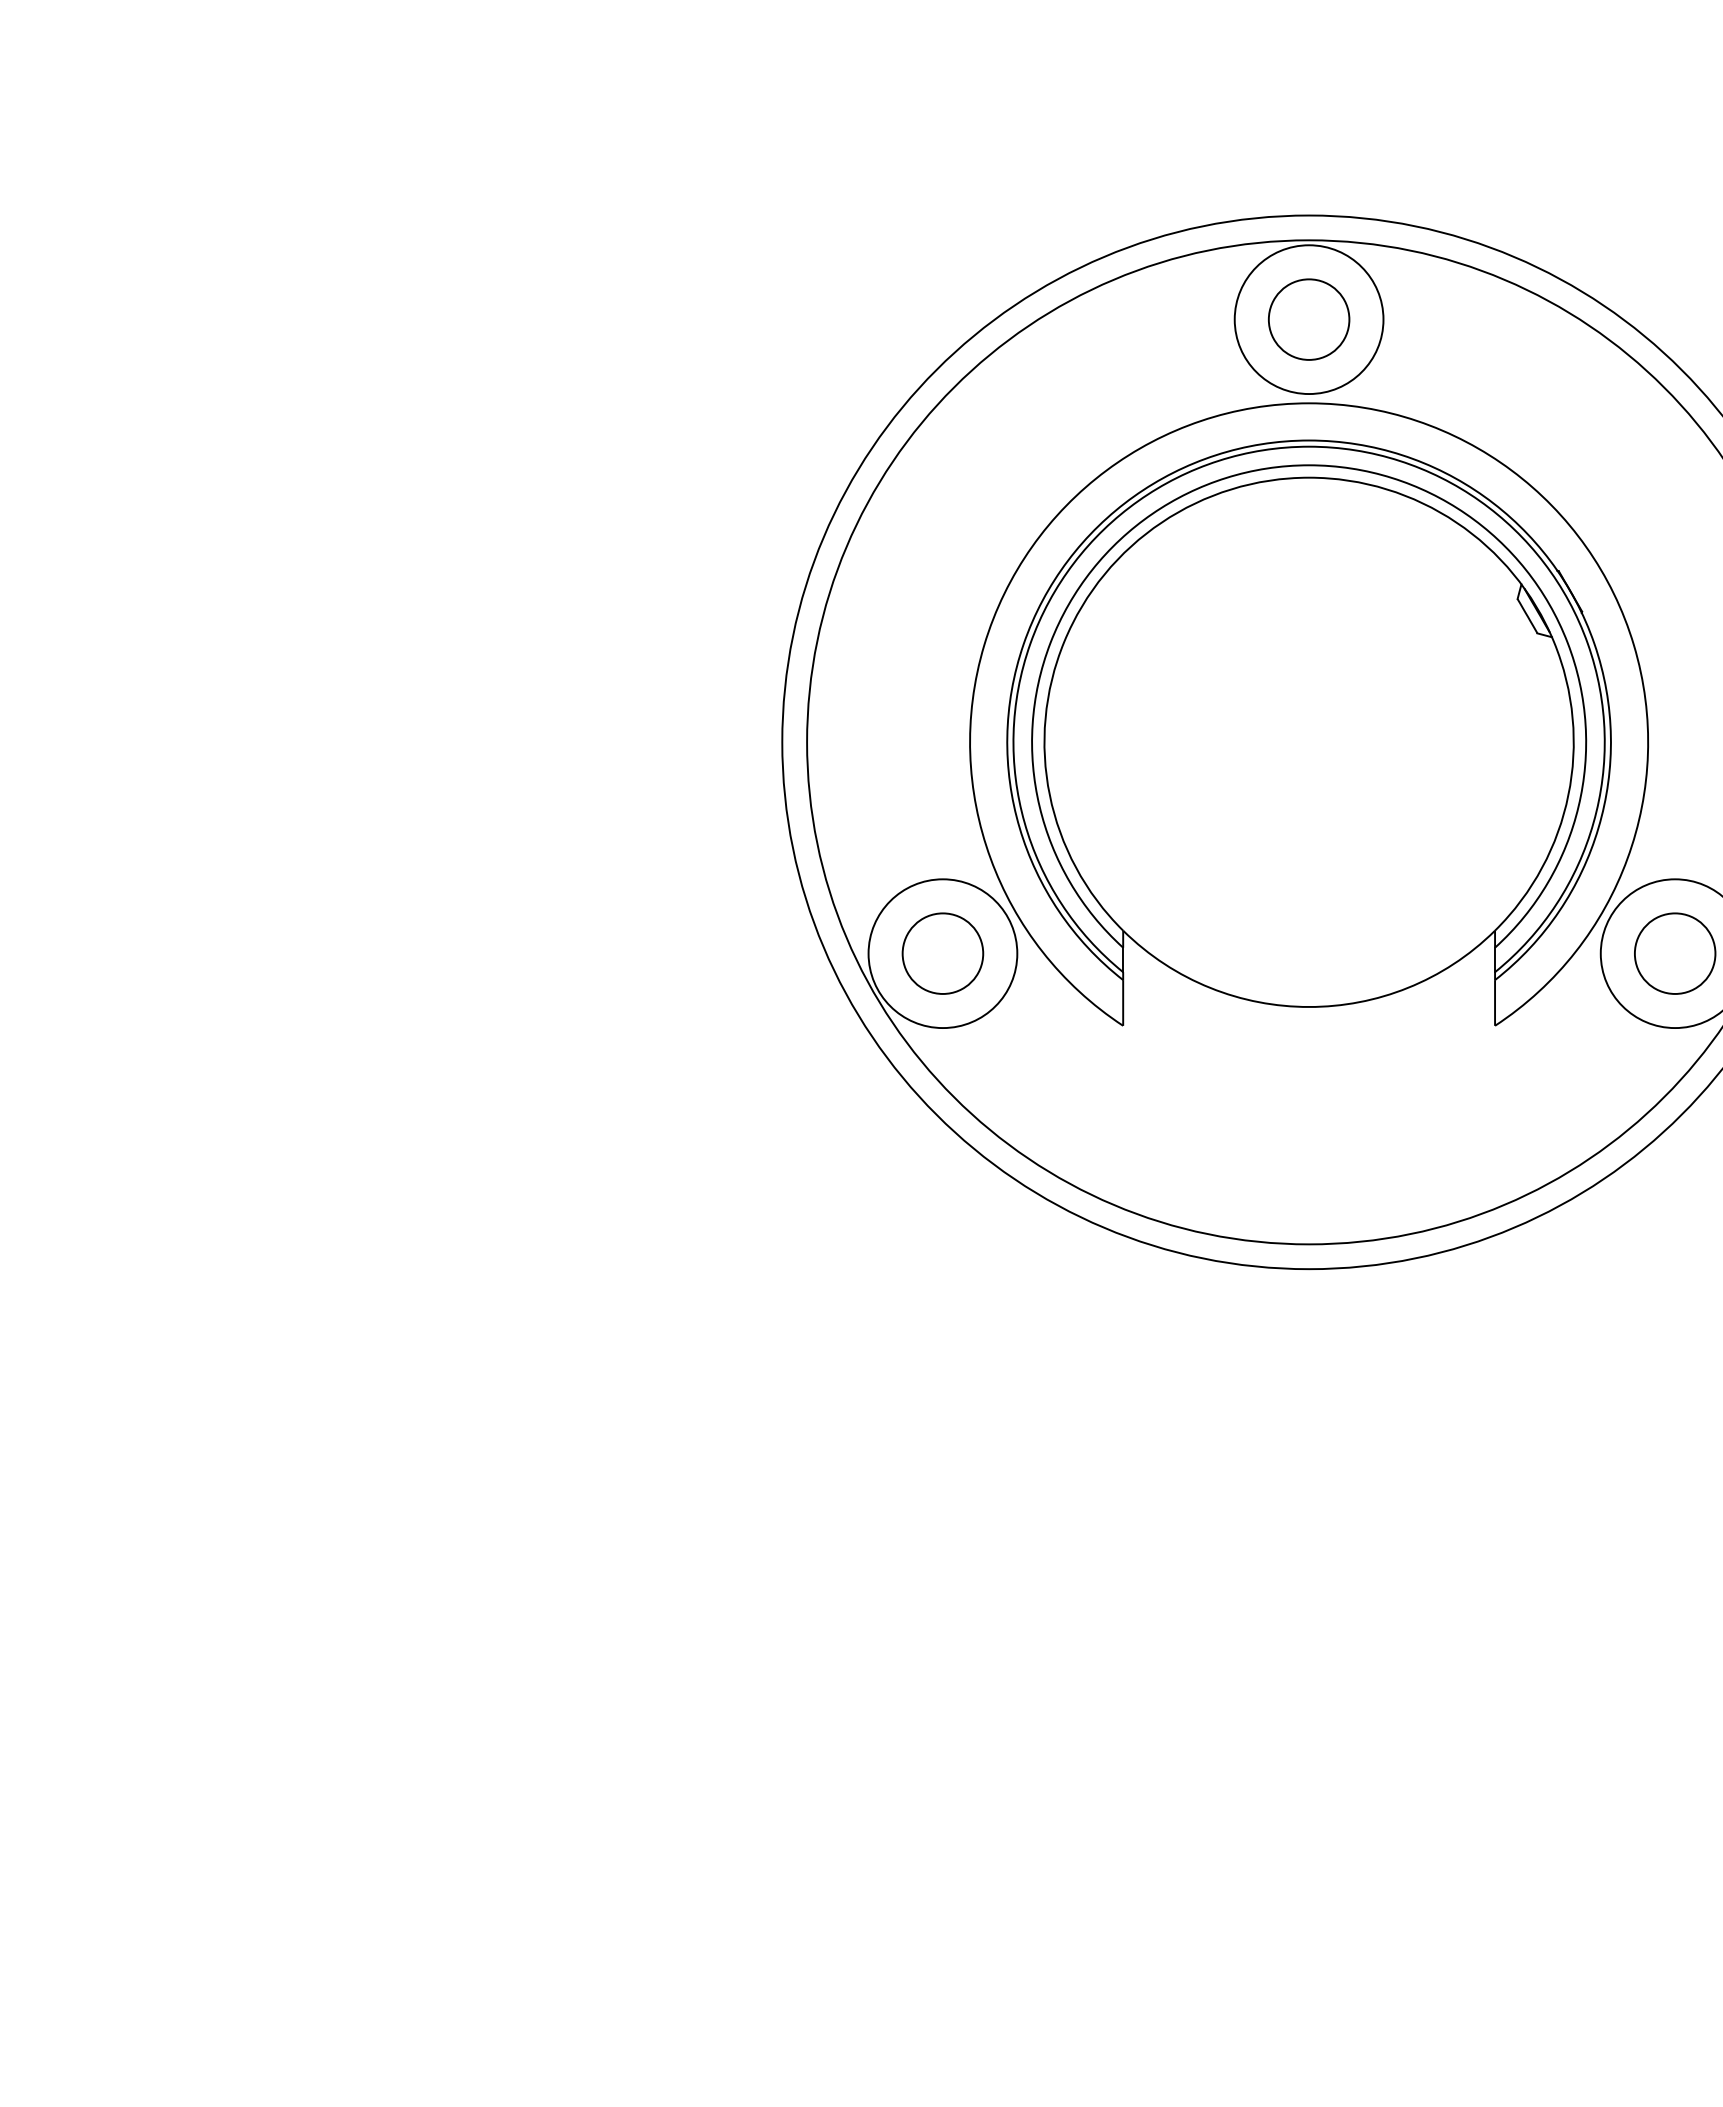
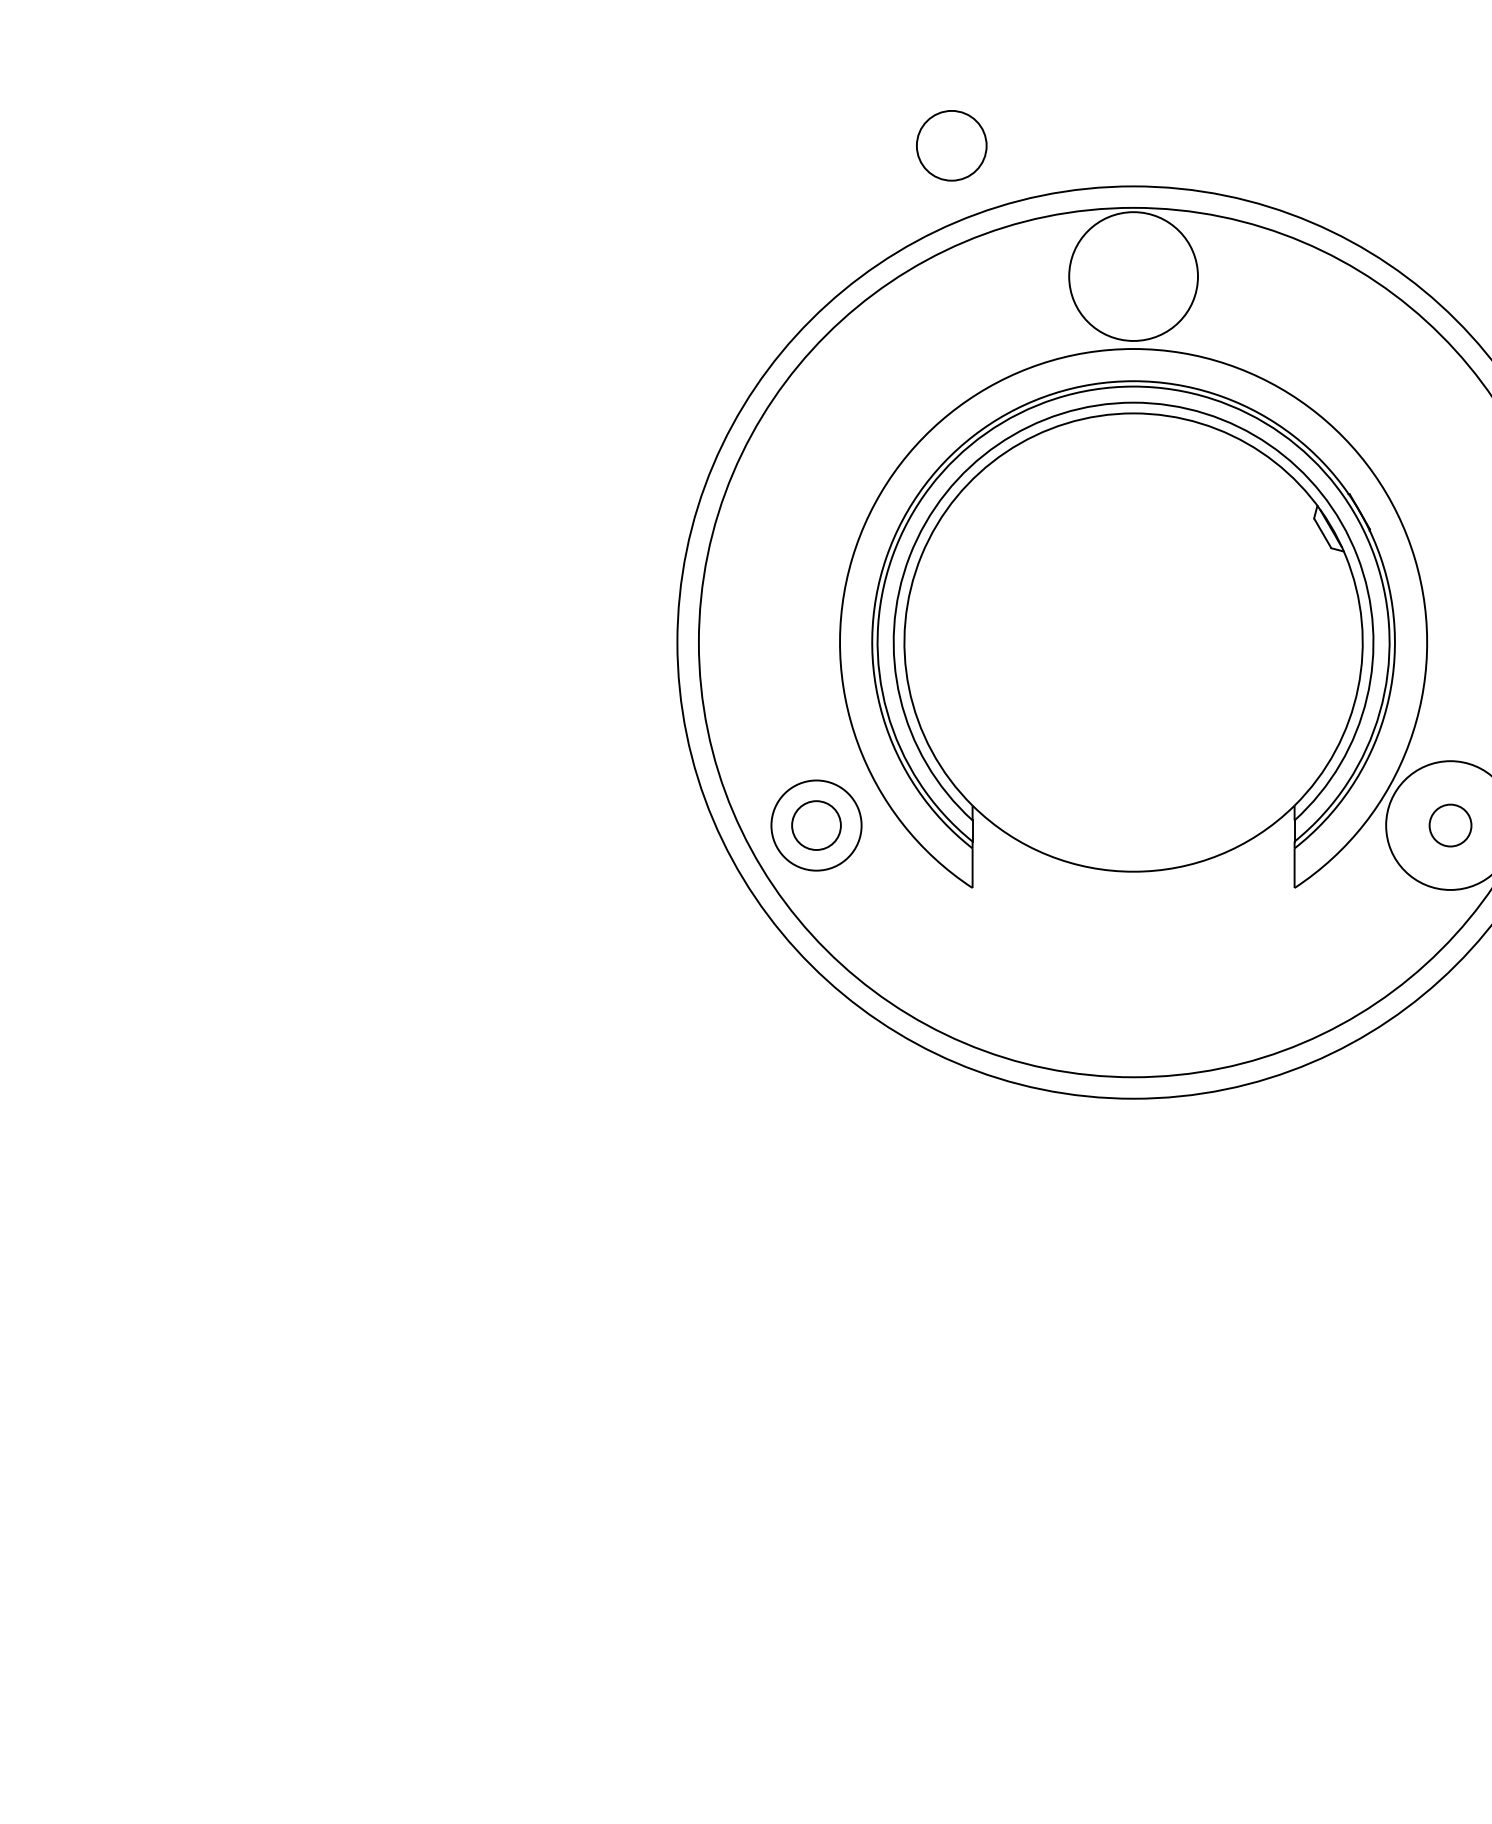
circle: (1309, 319) -> (952, 145), moved
circle: (942, 953) -> (816, 825), size x0.7
circle: (942, 953) -> (816, 825), size x0.7
circle: (1674, 953) -> (1449, 825), size x0.6

